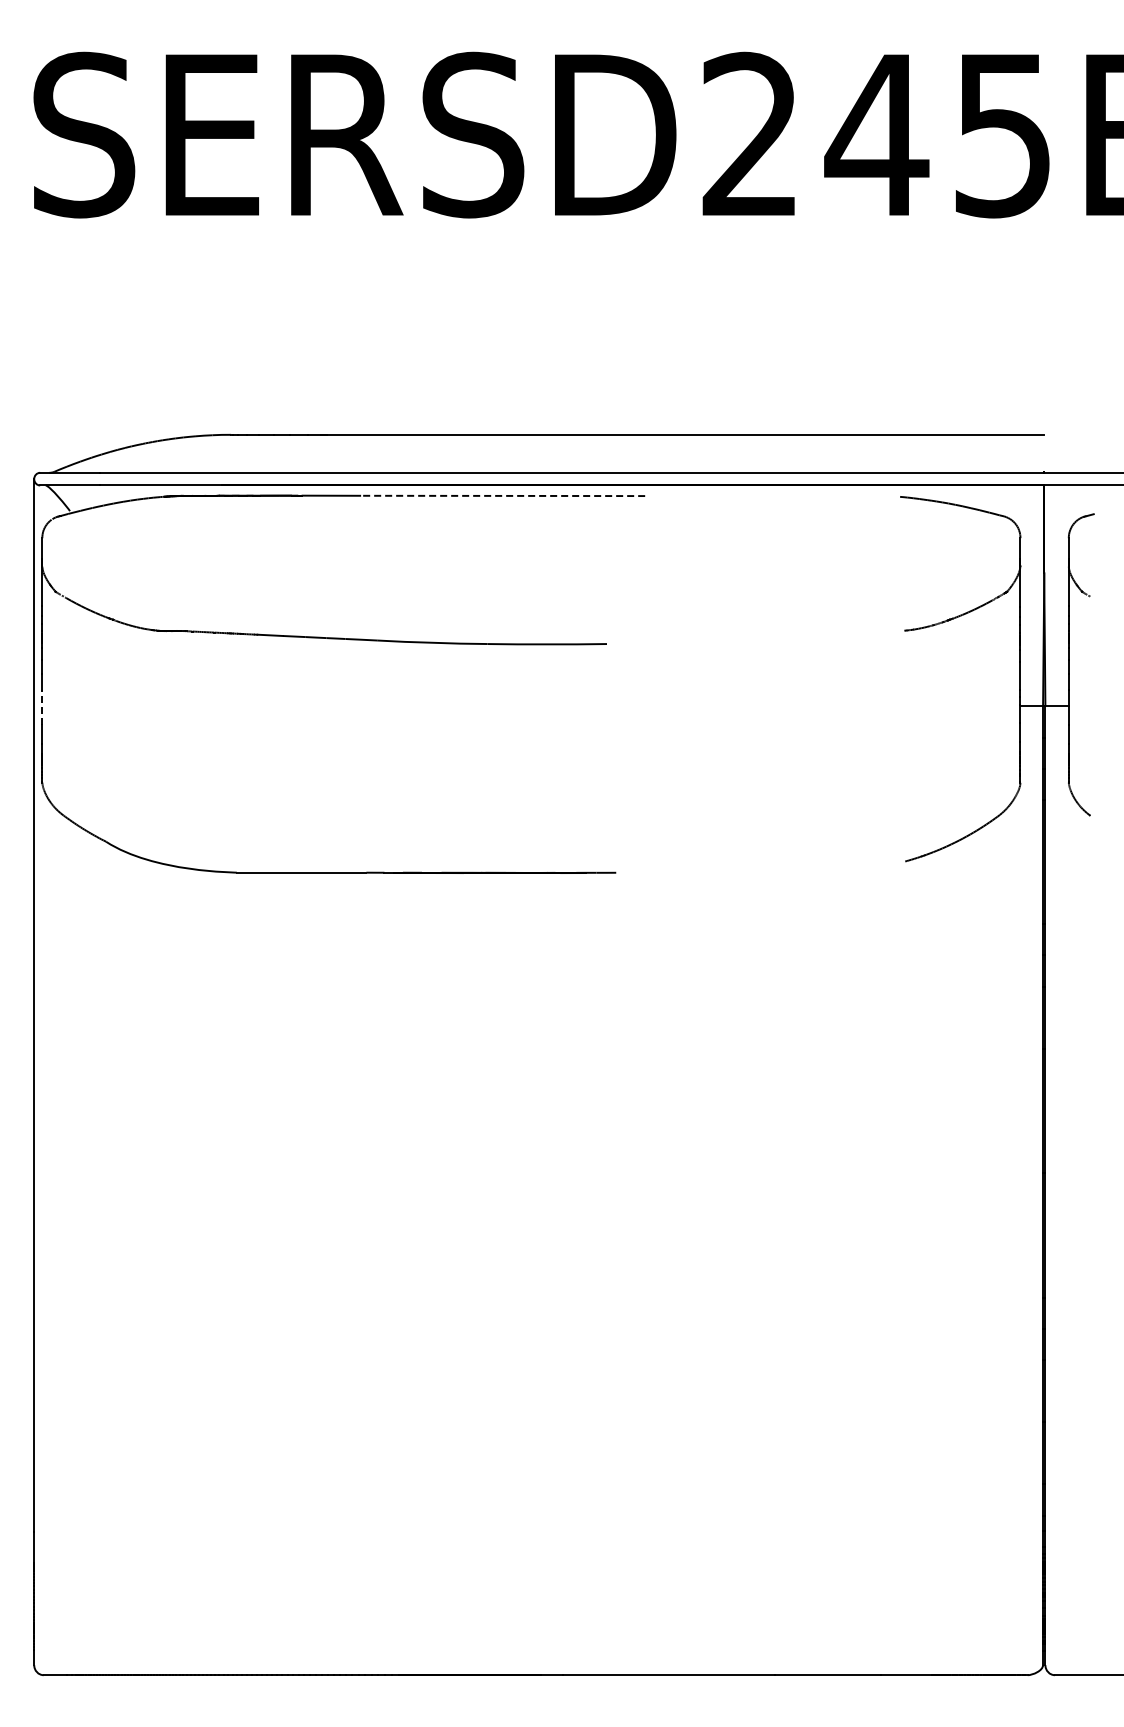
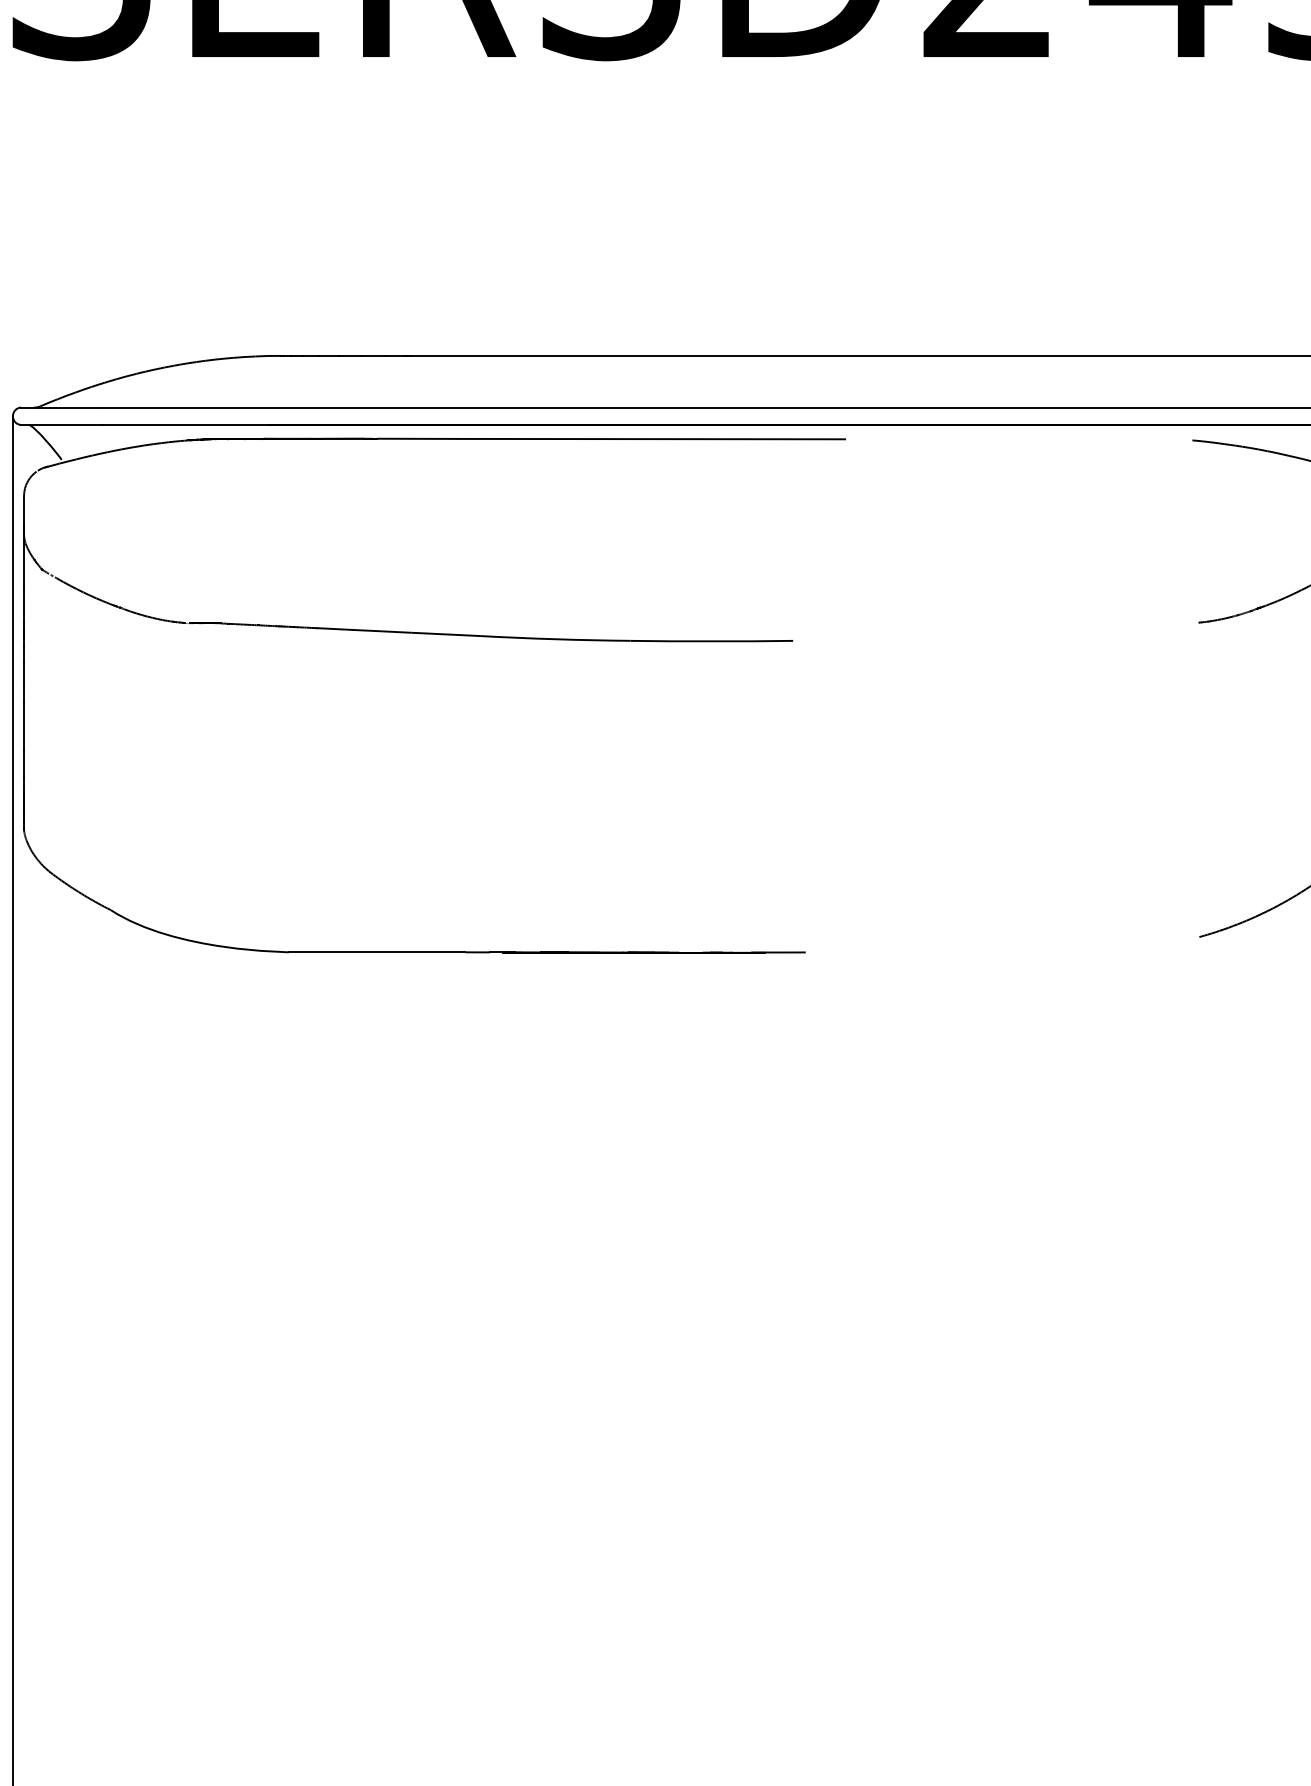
line: (502, 495) -> (650, 438), dashed -> solid
line: (42, 707) -> (24, 727), dashed -> solid

